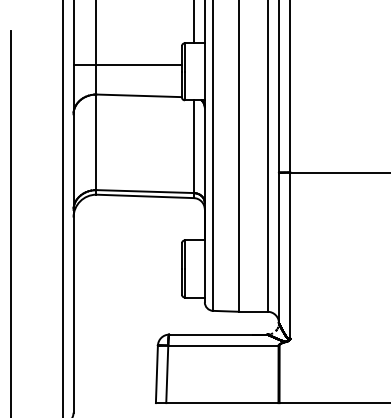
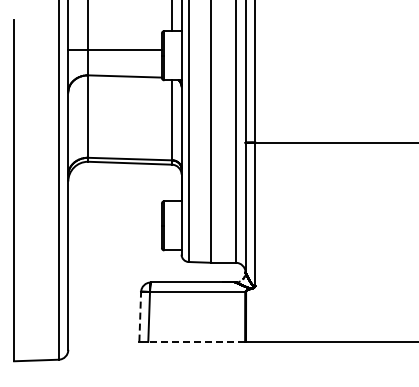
line: (157, 374) -> (140, 316), solid -> dashed
line: (222, 403) -> (196, 341), solid -> dashed

